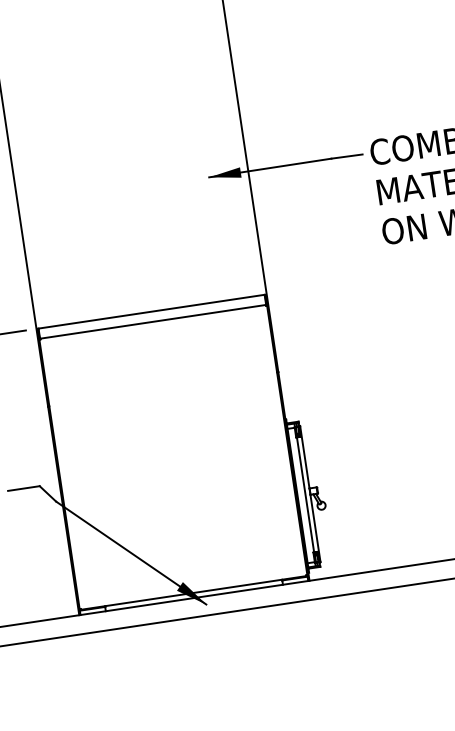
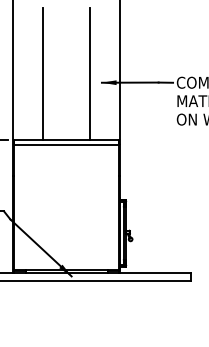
line: (181, 161) -> (90, 73), added
line: (80, 176) -> (43, 73), added

